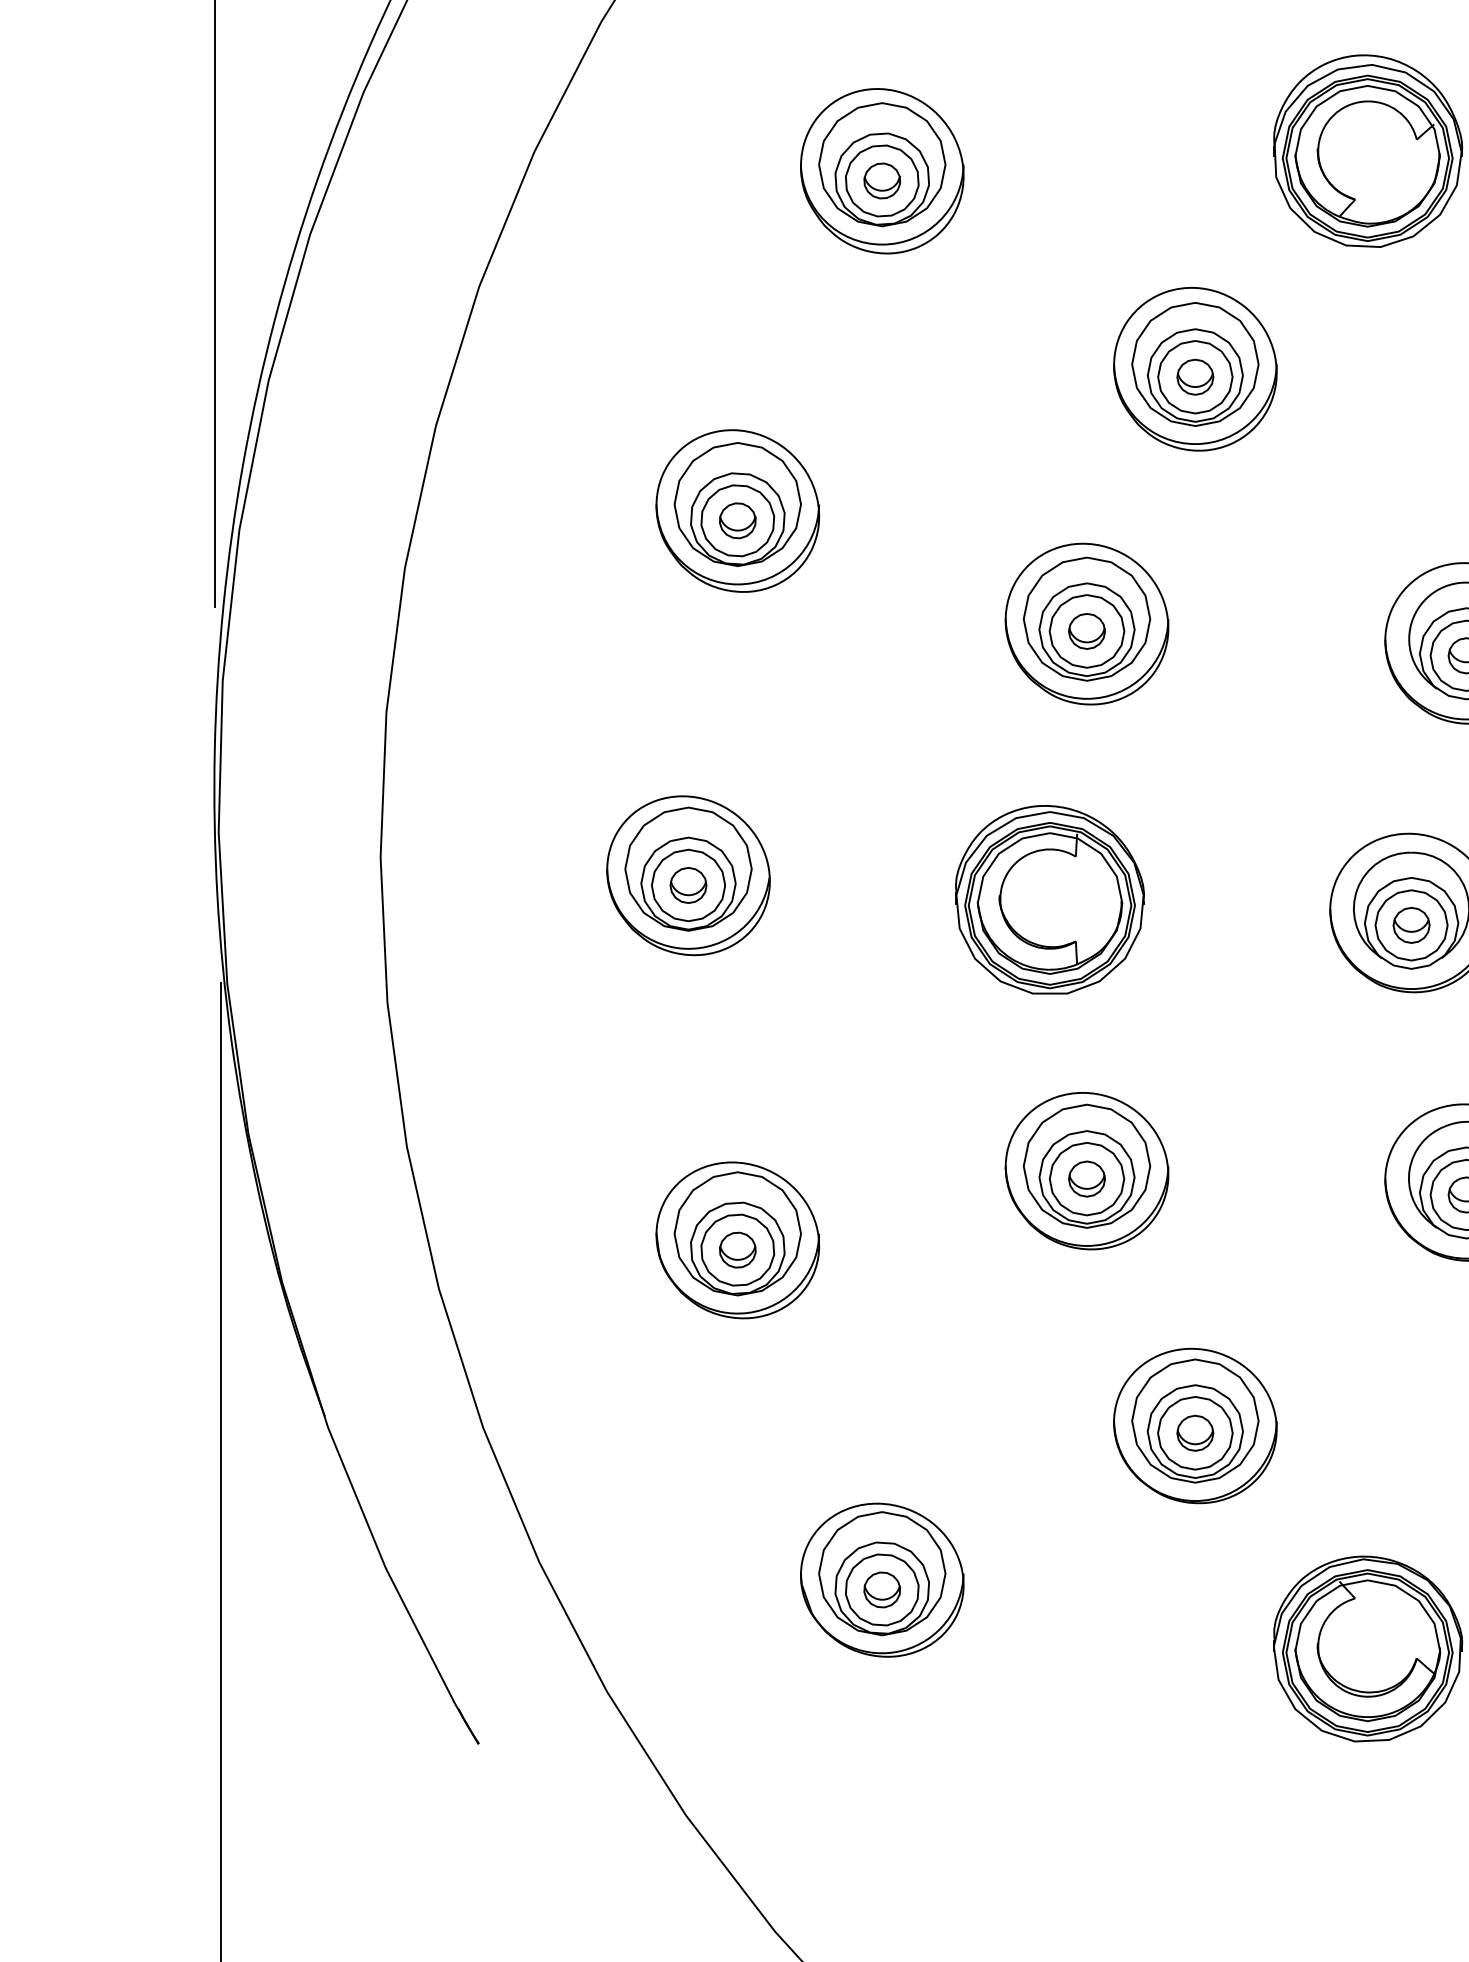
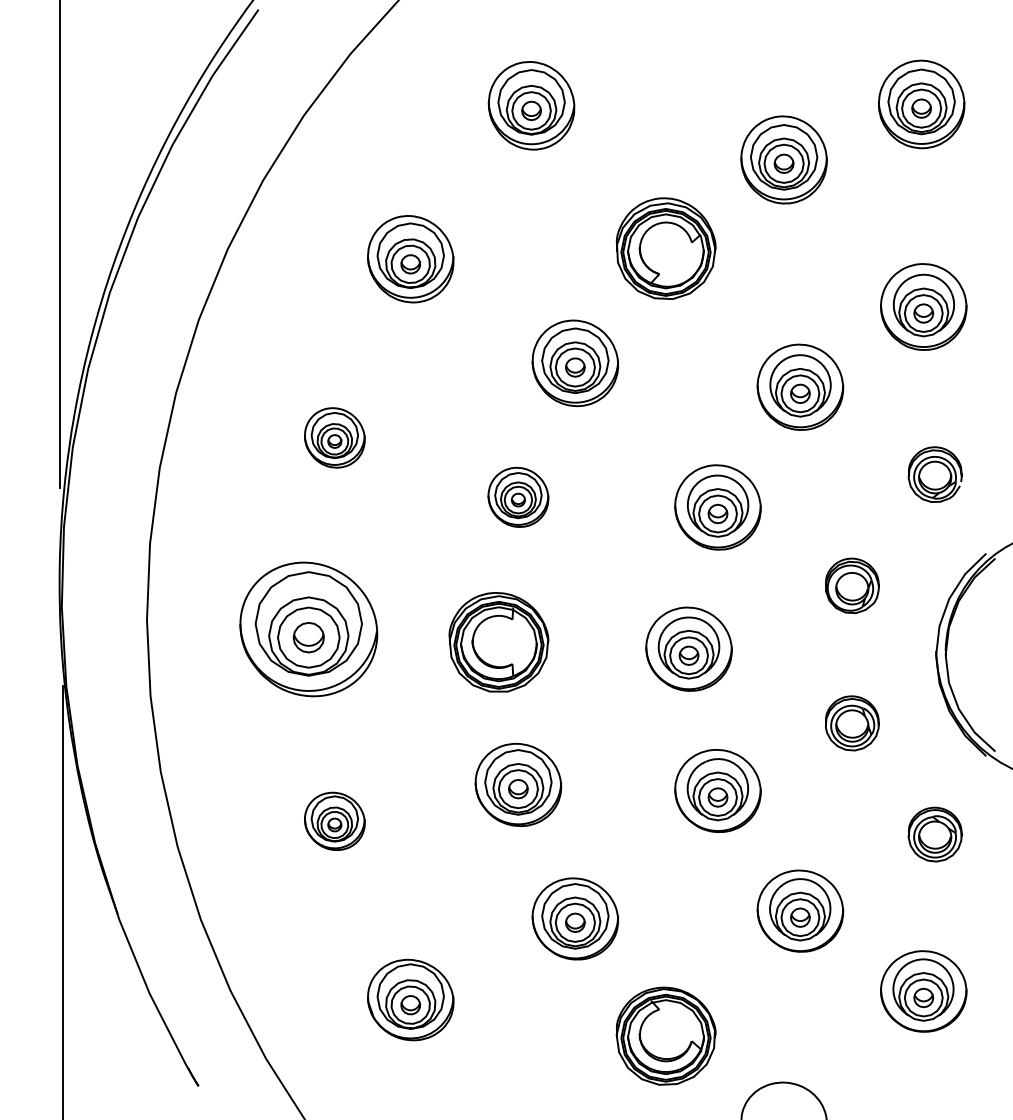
part: (737, 510) -> (334, 437), size x0.7
part: (1087, 624) -> (518, 497), size x0.7
part: (687, 875) -> (308, 629), size x1.6
part: (737, 1240) -> (334, 821), size x0.7

